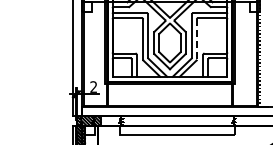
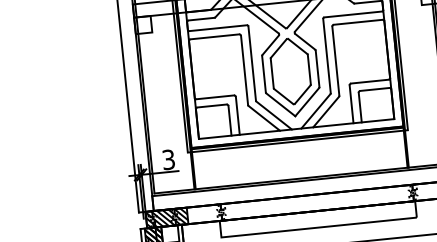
line: (196, 40) -> (335, 62), dashed -> solid
text: (93, 86) -> (168, 158), 2 -> 3

